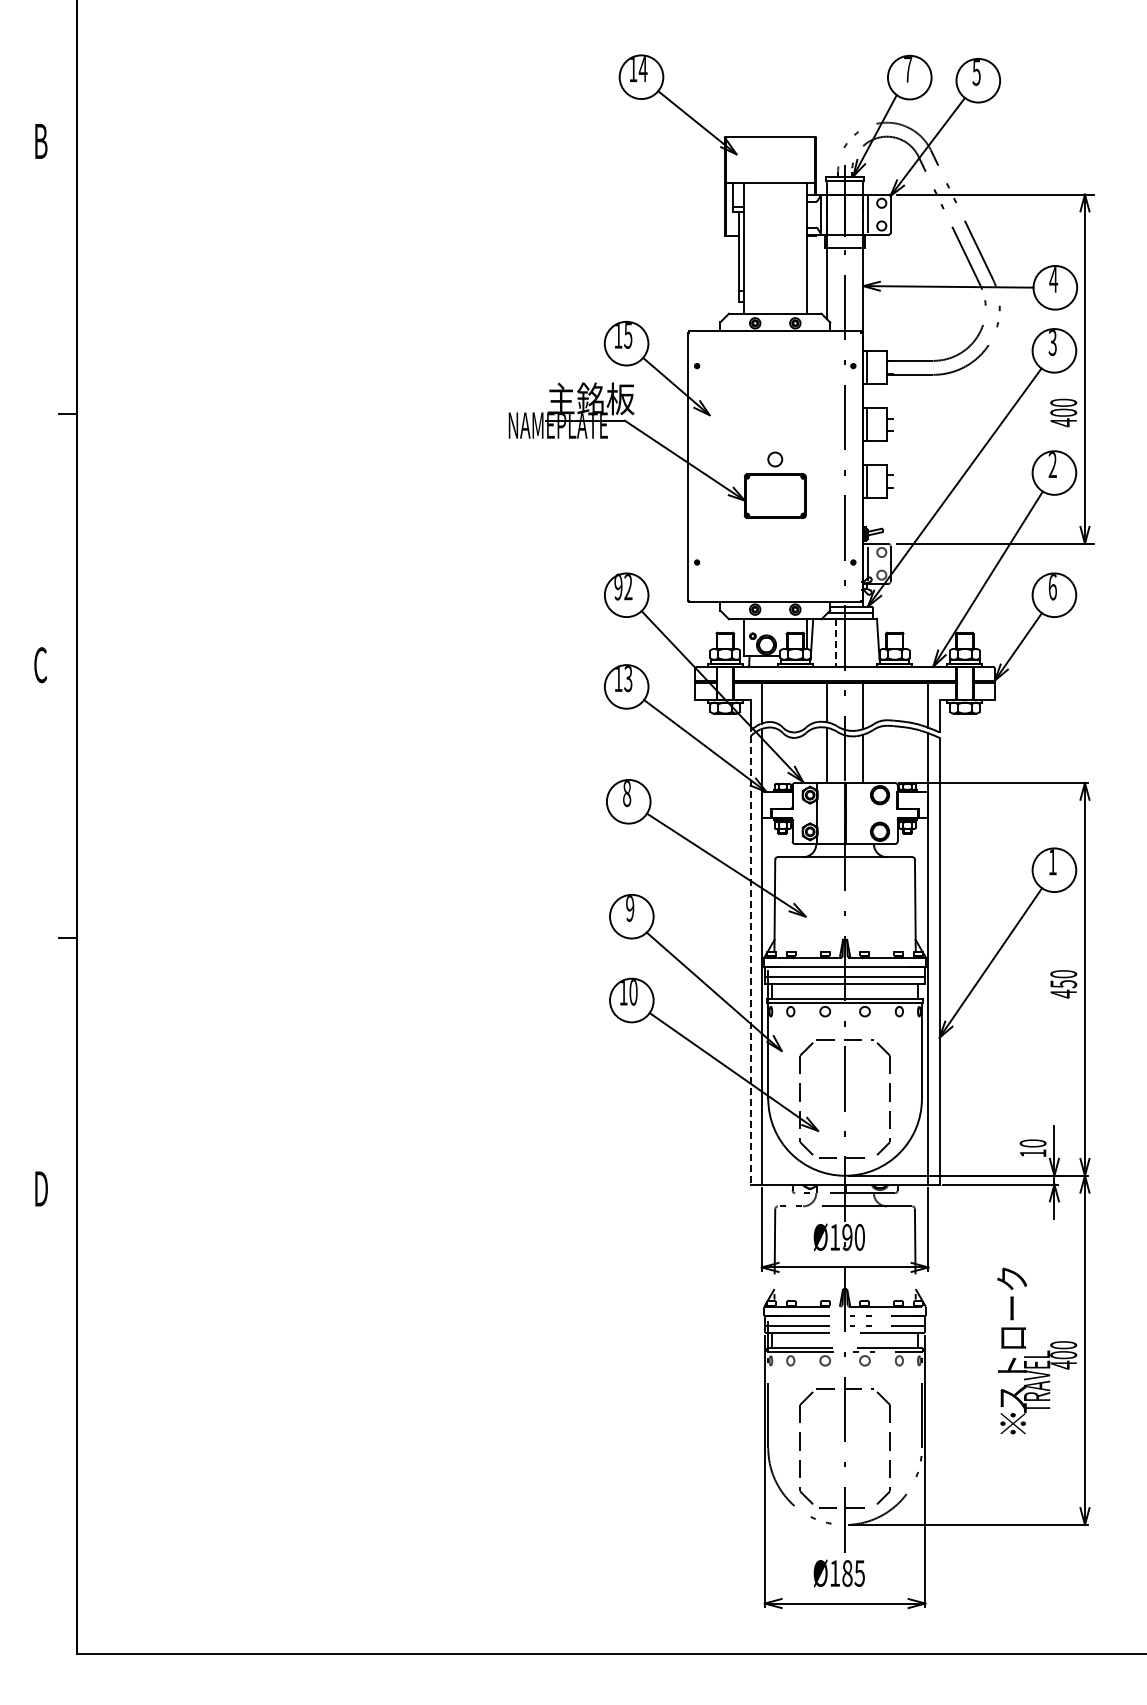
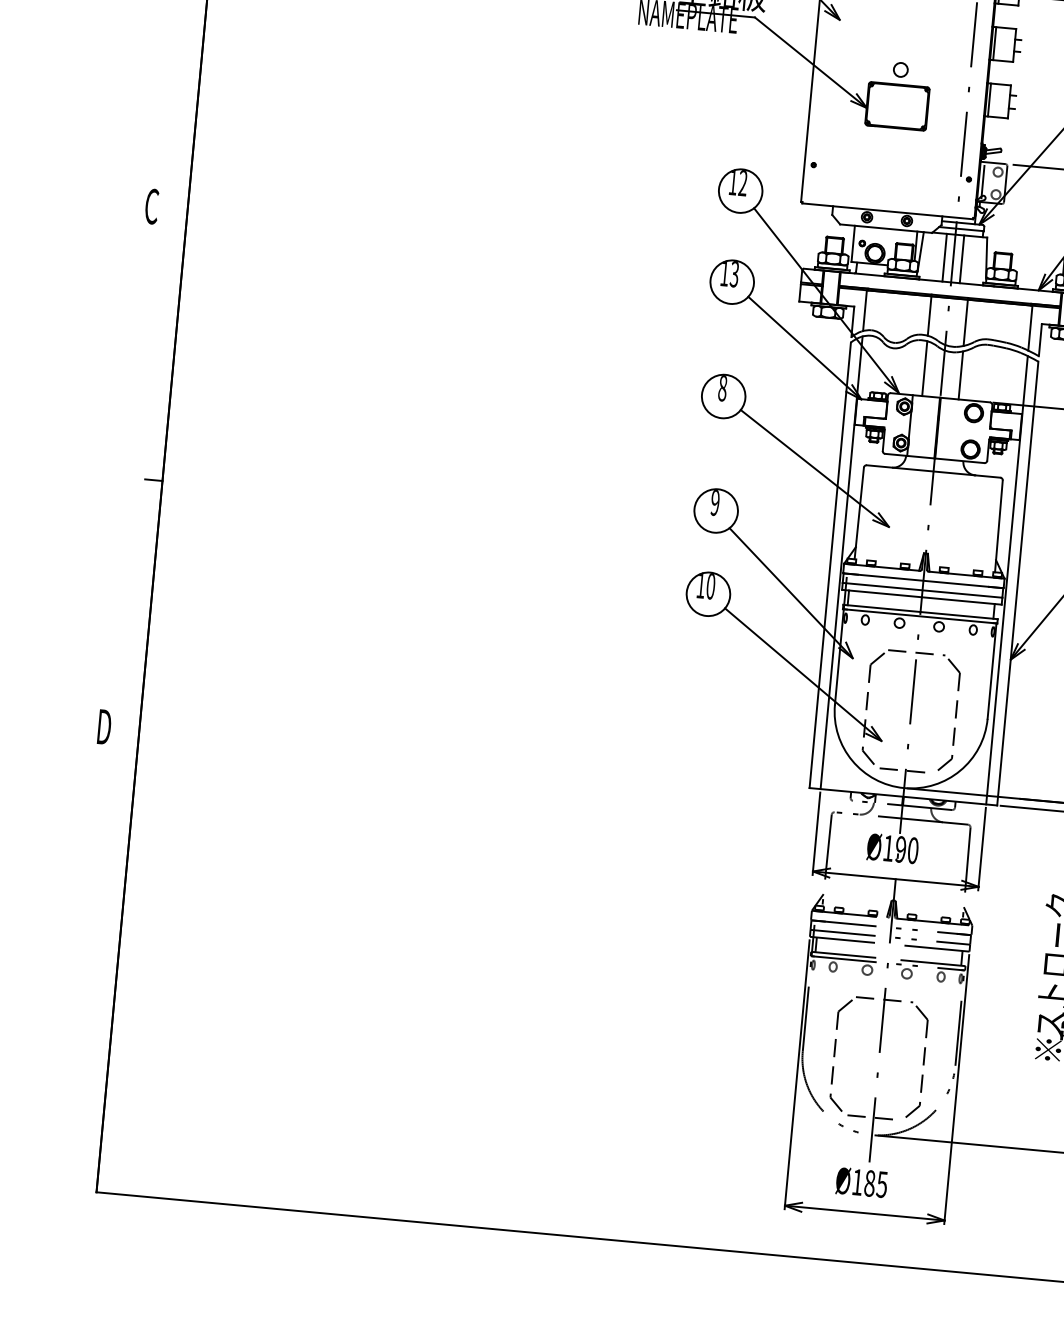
text: (618, 586) -> (733, 181), 92 -> 12
line: (853, 642) -> (961, 258), added
line: (836, 643) -> (944, 258), dashed -> solid
line: (750, 960) -> (830, 565), dashed -> solid

